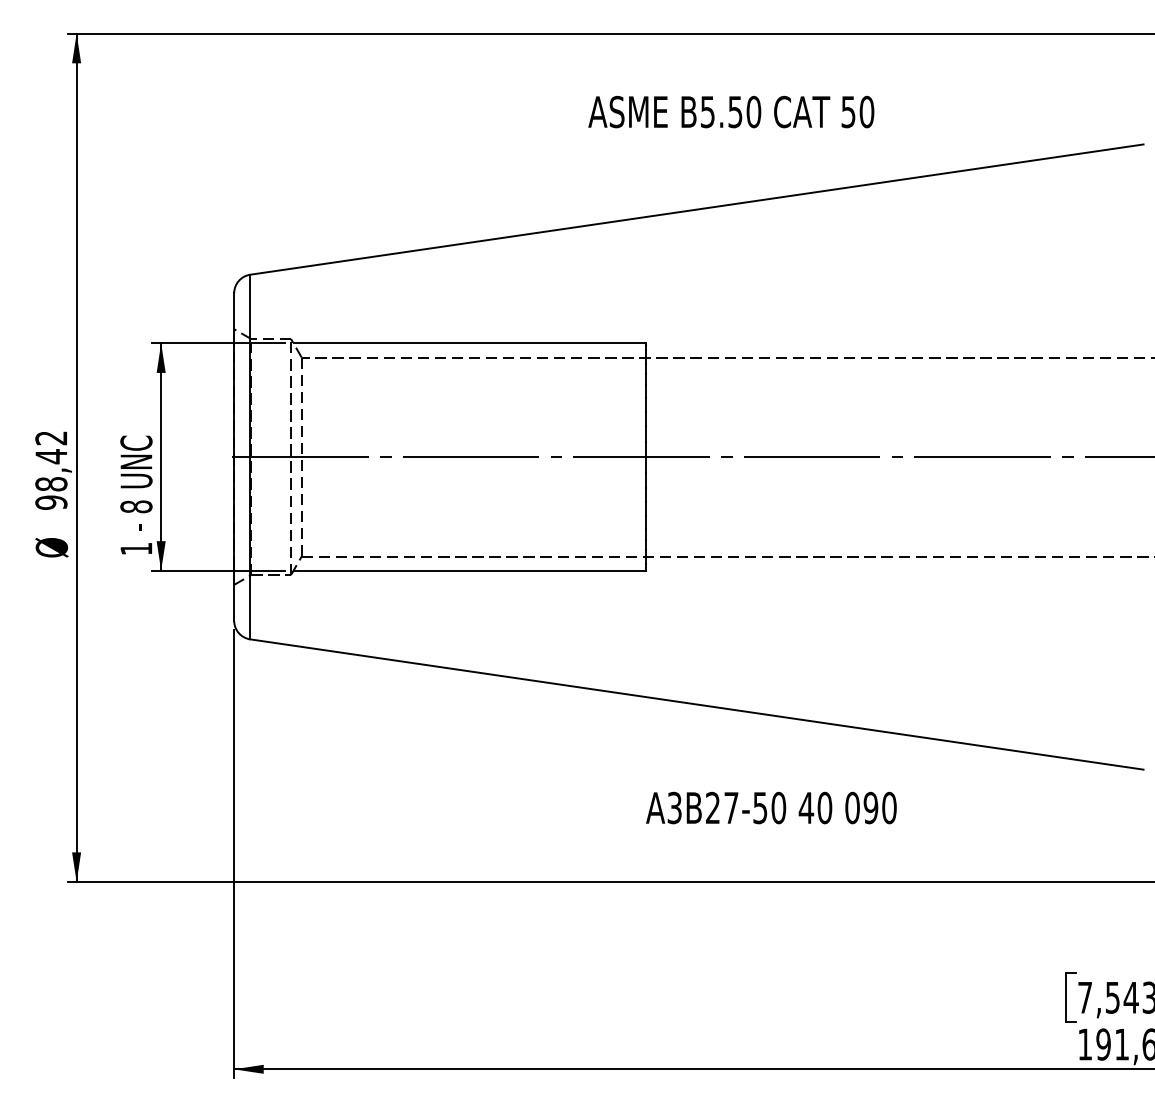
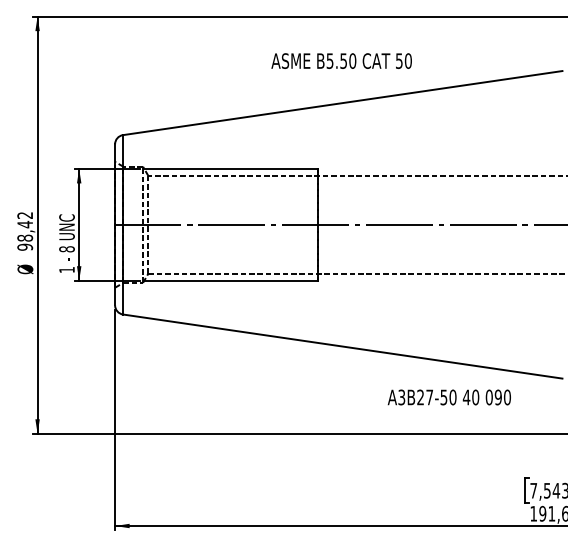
text: (730, 110) -> (341, 60), moved
text: (769, 808) -> (448, 397), moved

